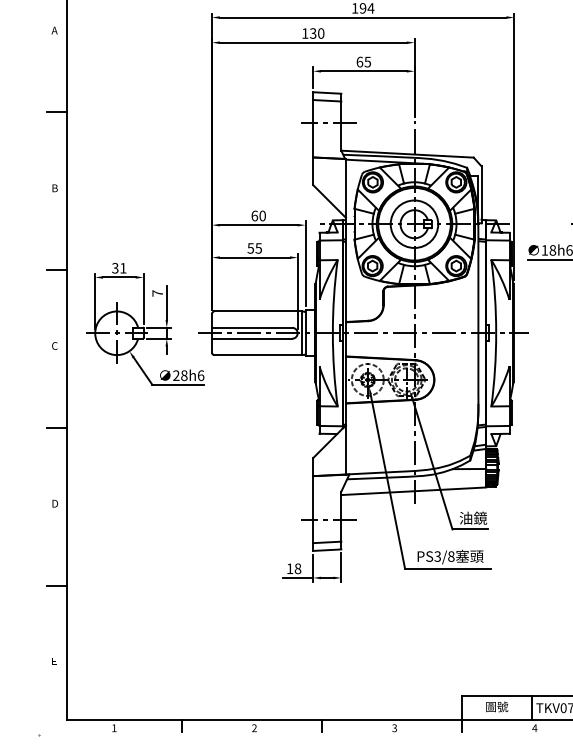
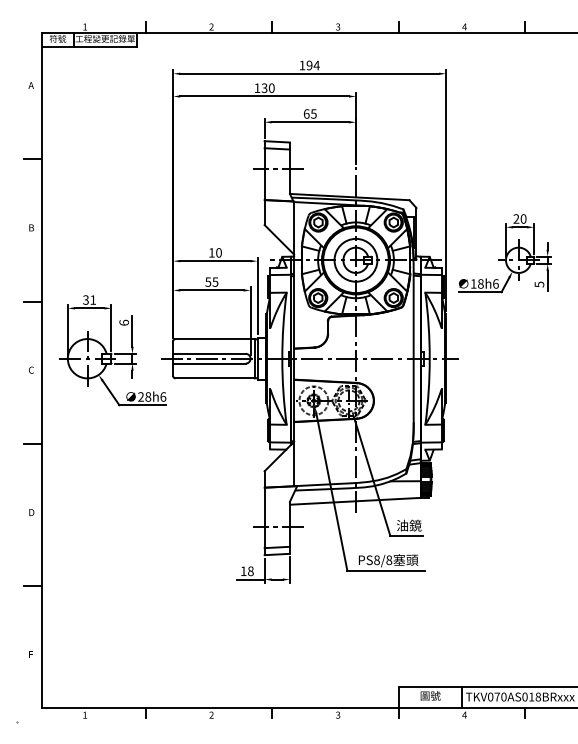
text: (254, 215) -> (211, 252), 60 -> 10
text: (157, 293) -> (124, 322), 7 -> 6
text: (437, 555) -> (376, 559), PS3/8 -> PS8/8

